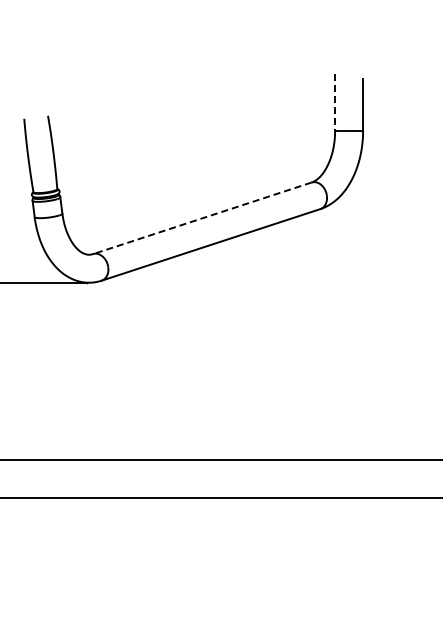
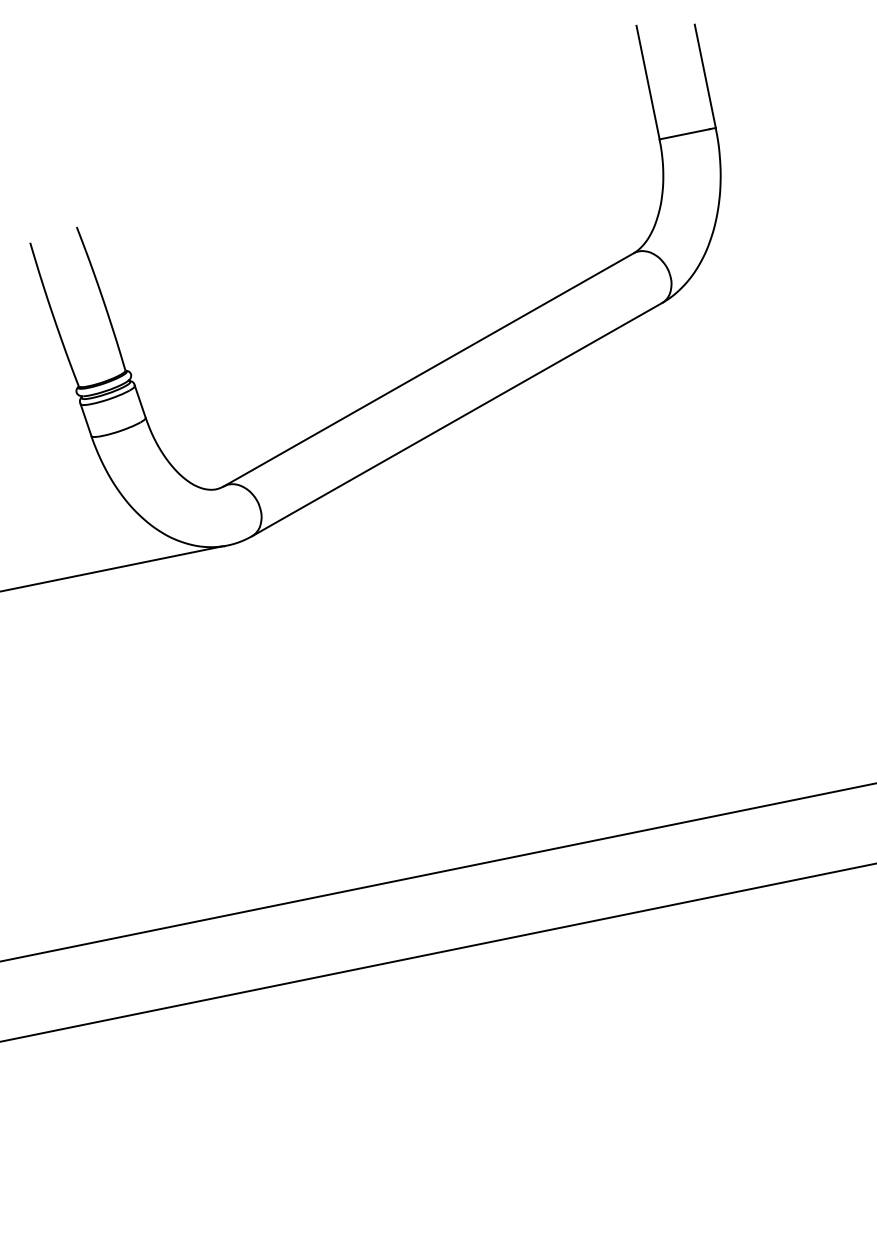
line: (335, 102) -> (648, 82), dashed -> solid
line: (201, 218) -> (427, 370), dashed -> solid

